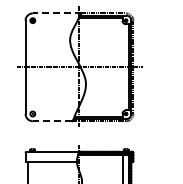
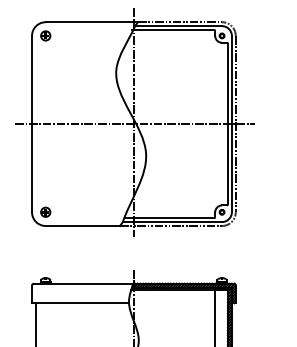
line: (56, 13) -> (90, 22), dashed -> solid
line: (52, 121) -> (82, 226), dashed -> solid

